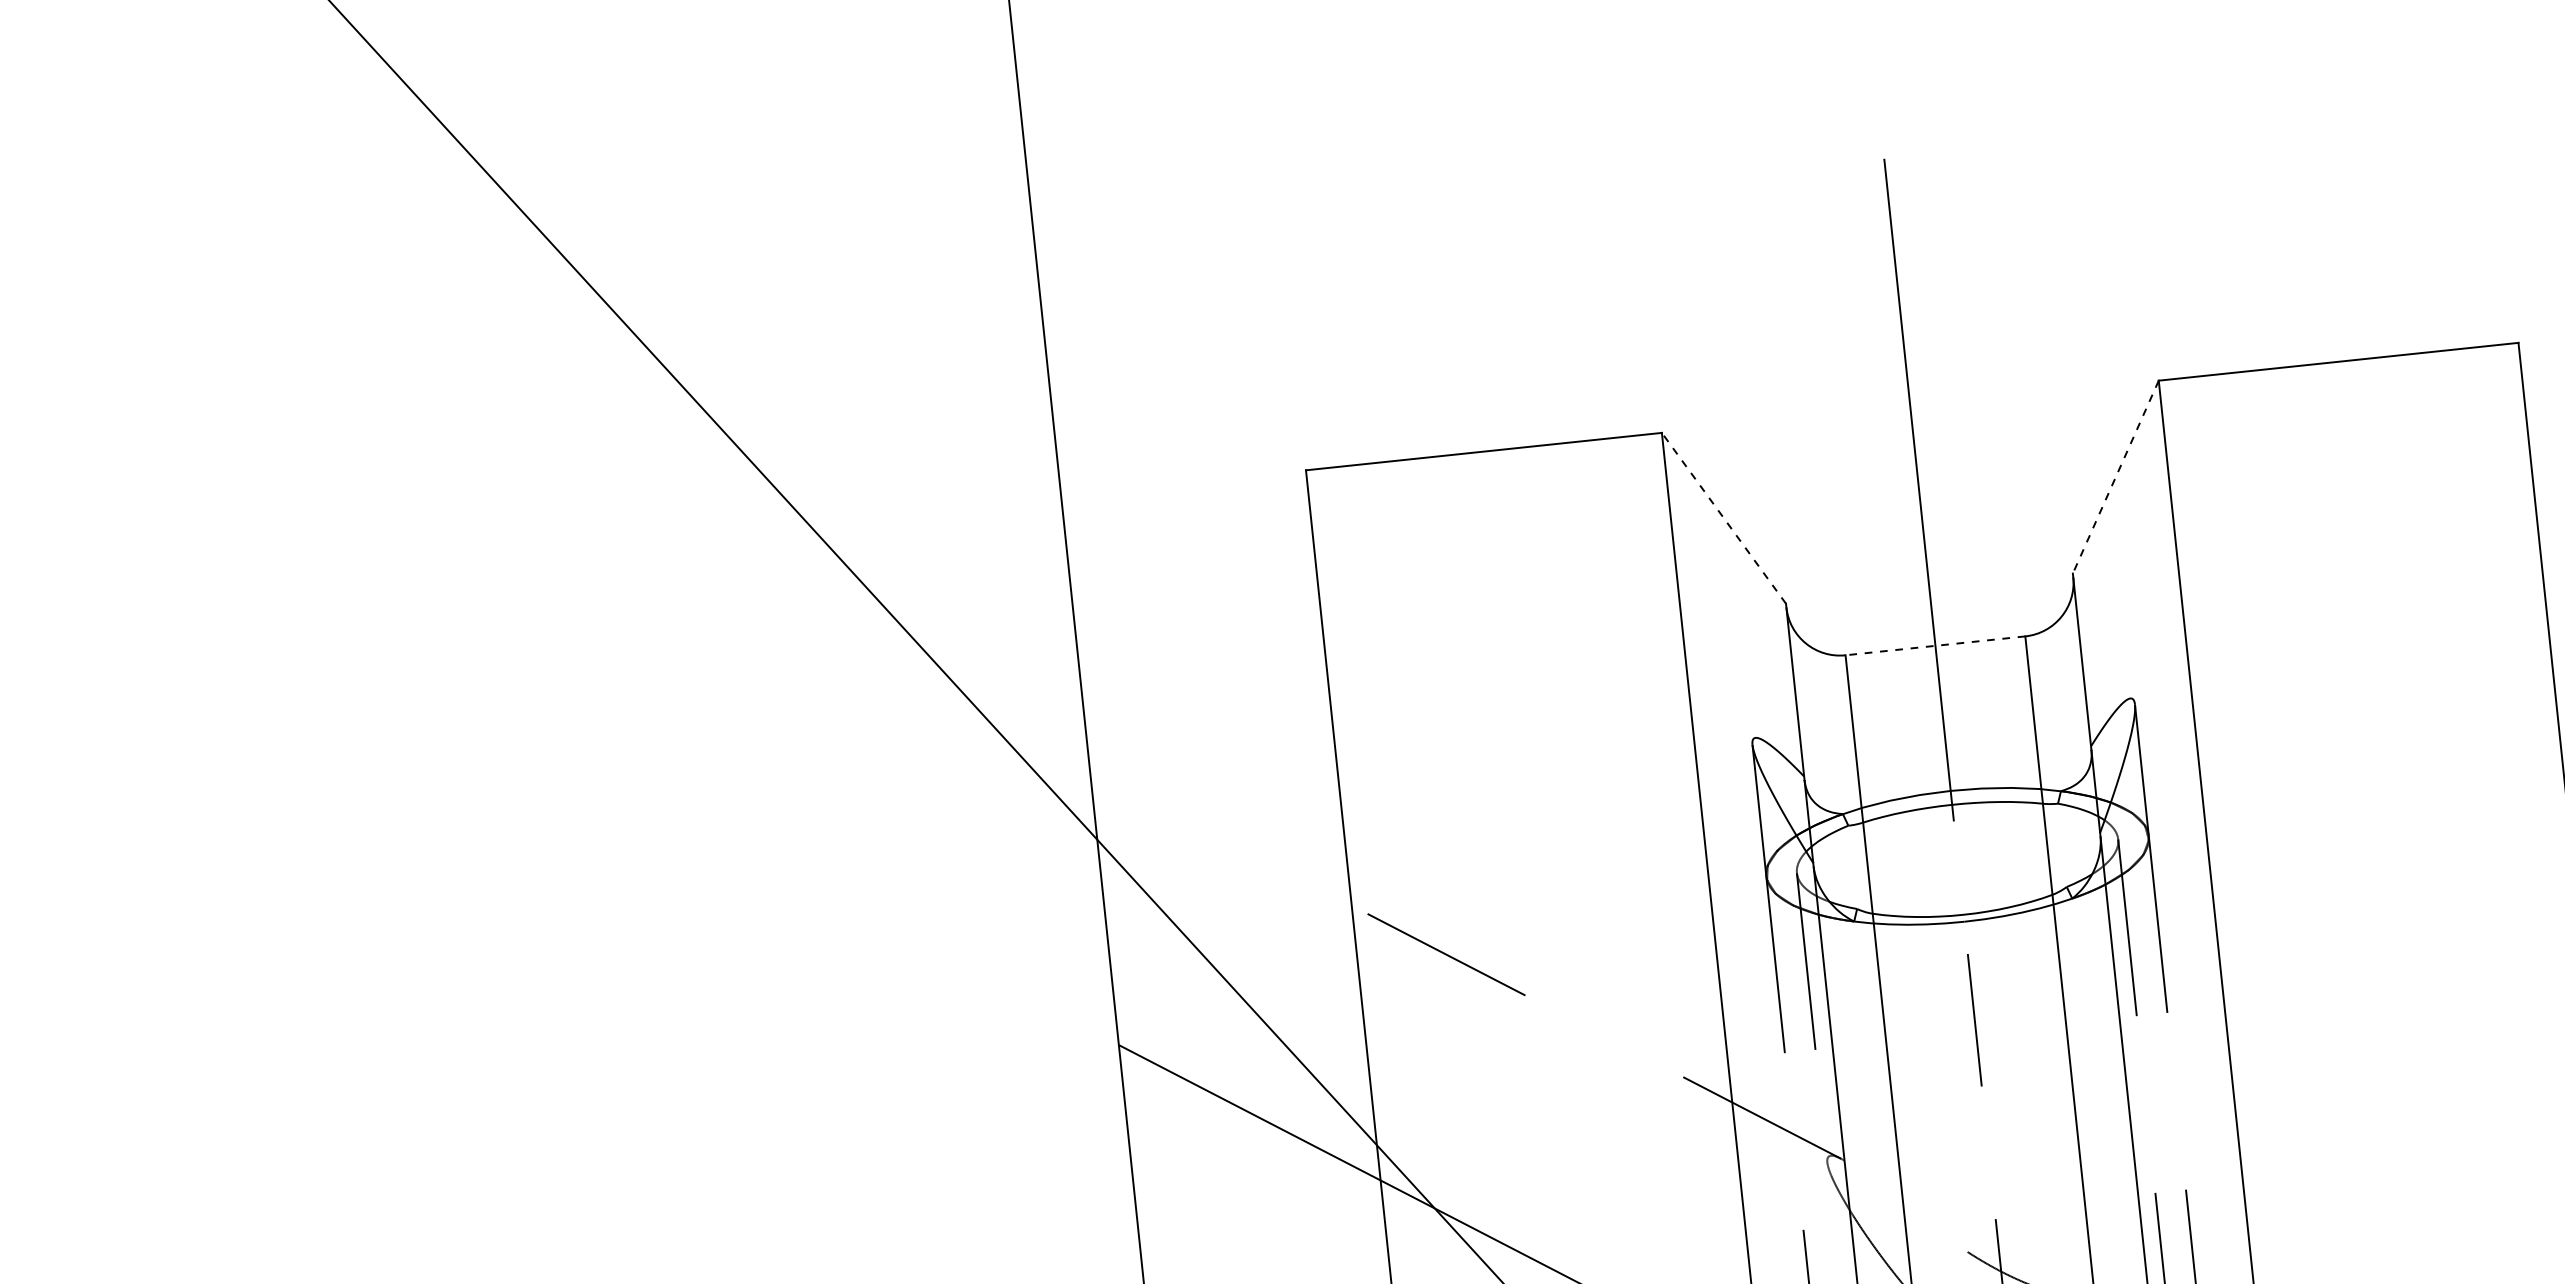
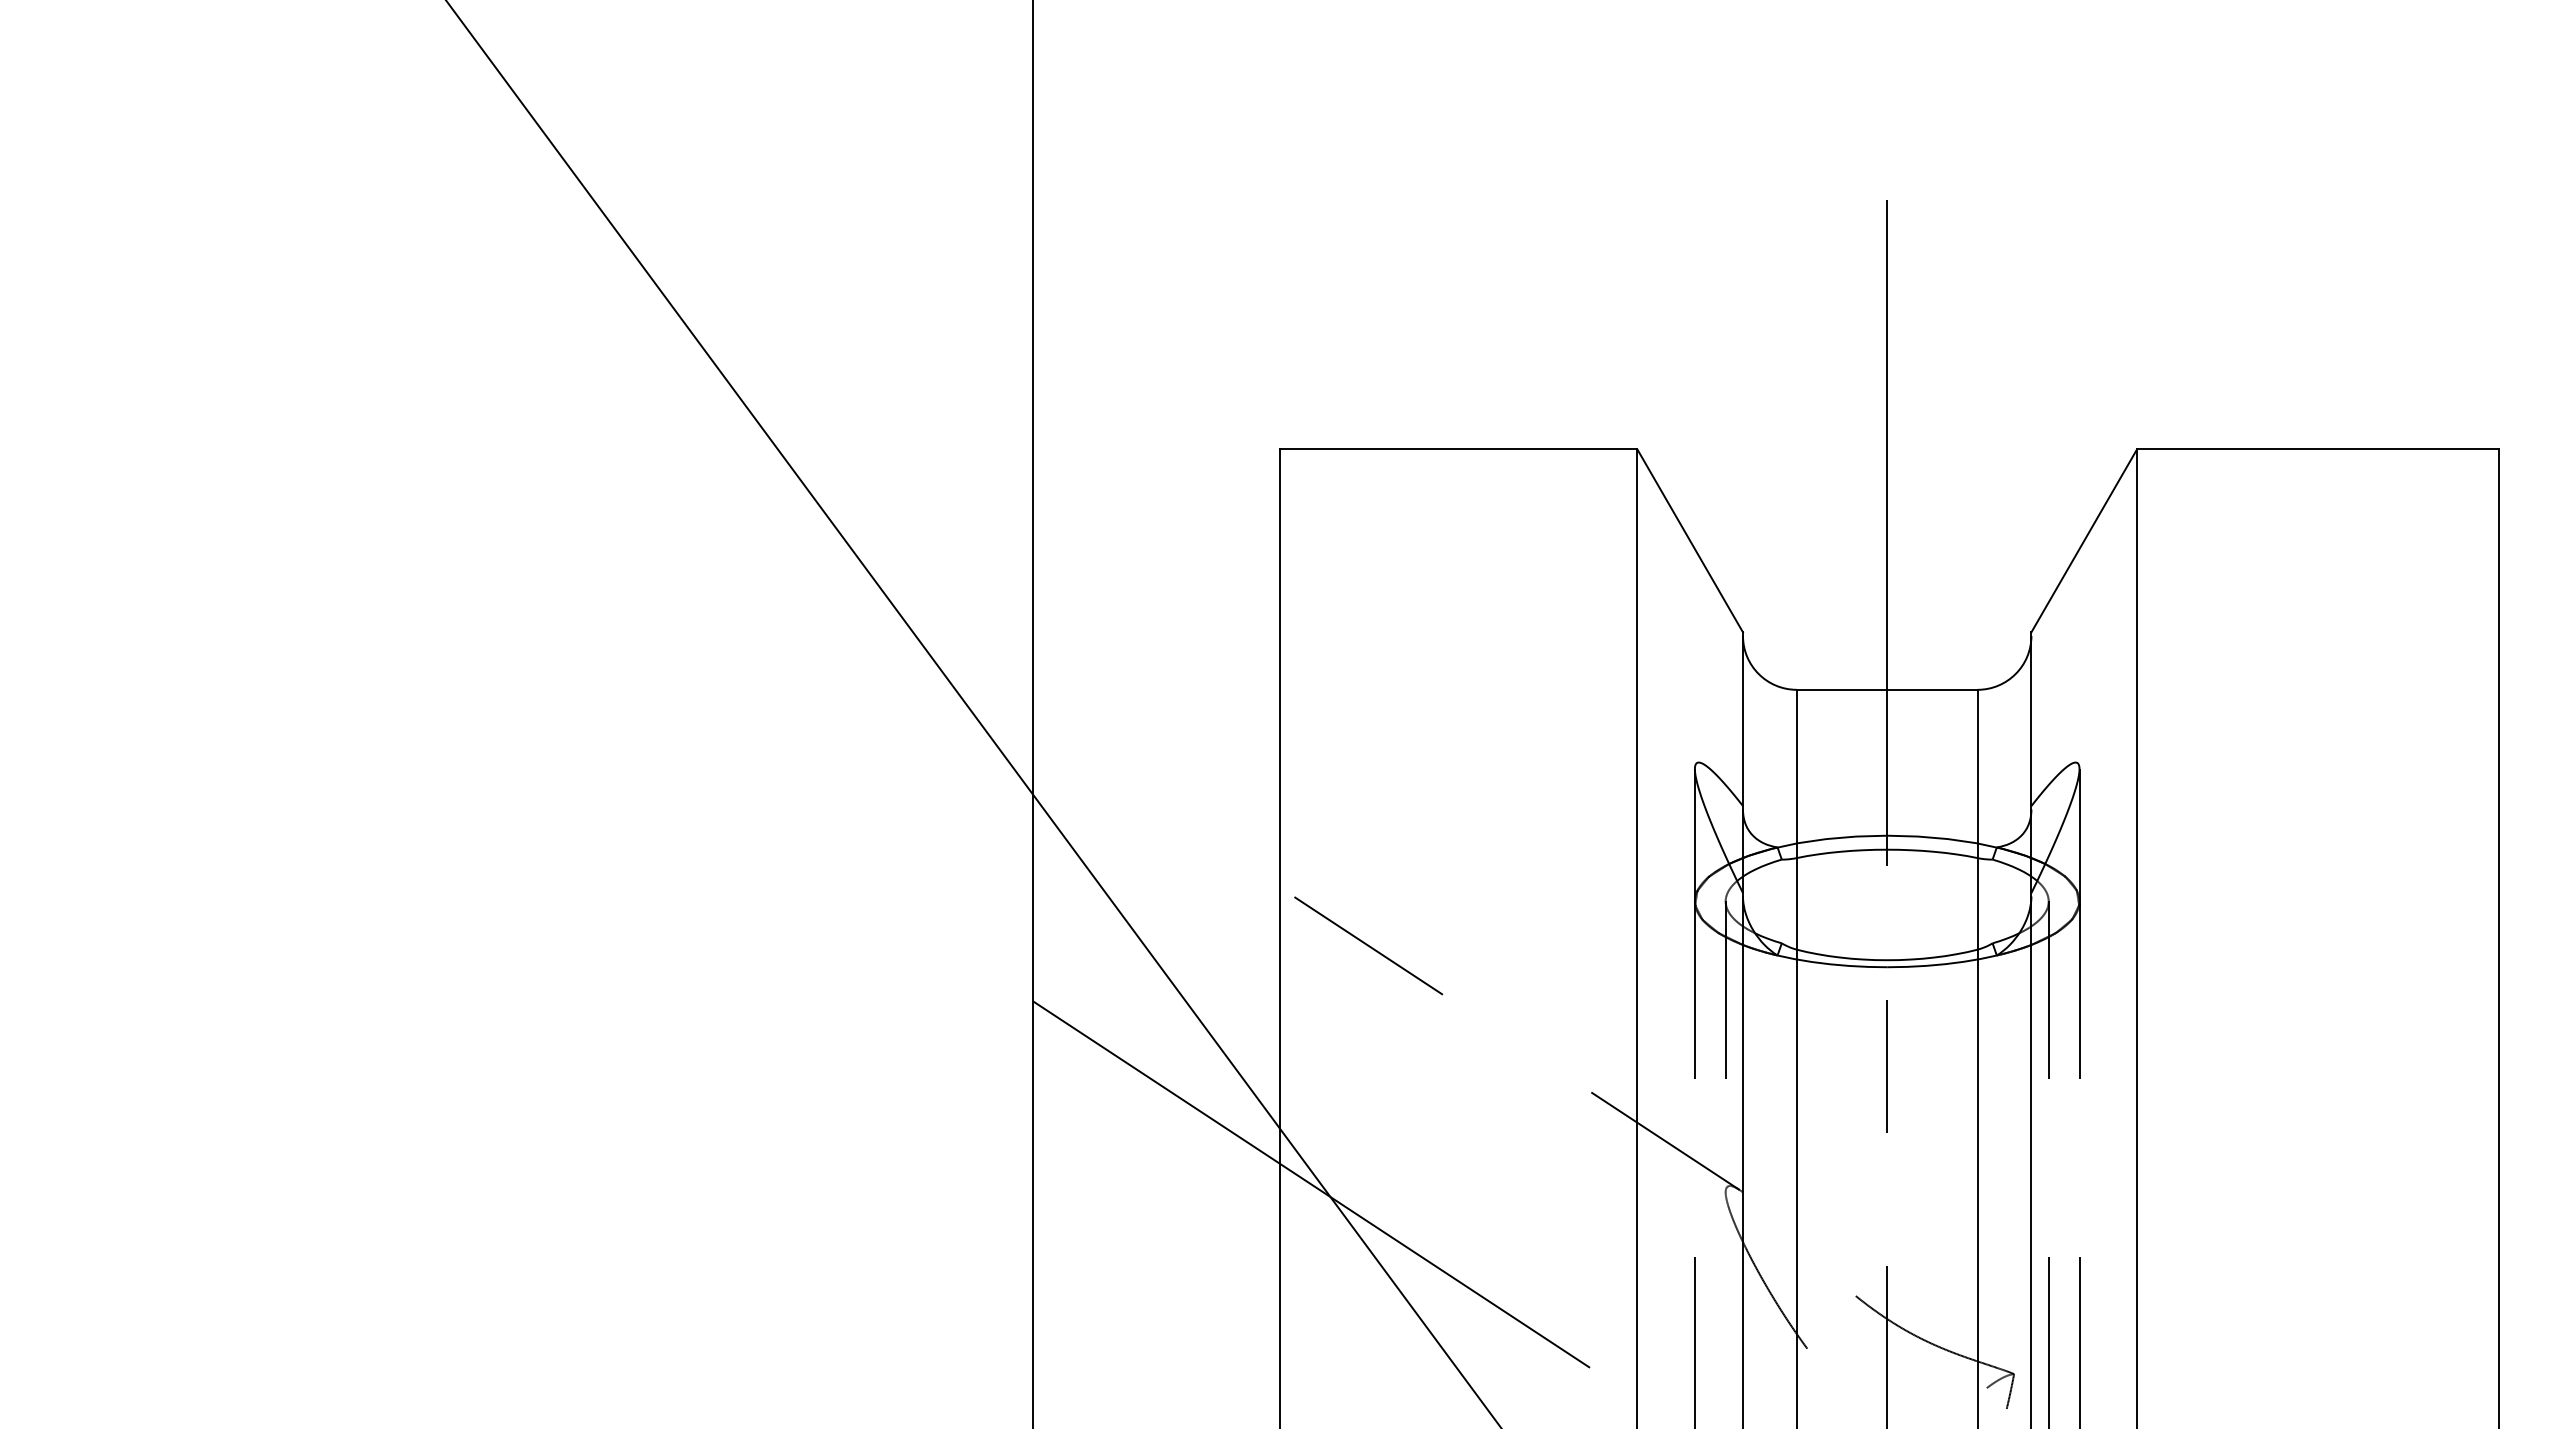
line: (2116, 476) -> (2084, 540), dashed -> solid
line: (1724, 517) -> (1690, 540), dashed -> solid
line: (1934, 645) -> (1886, 689), dashed -> solid

